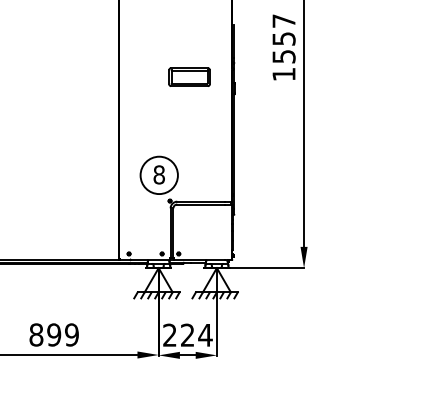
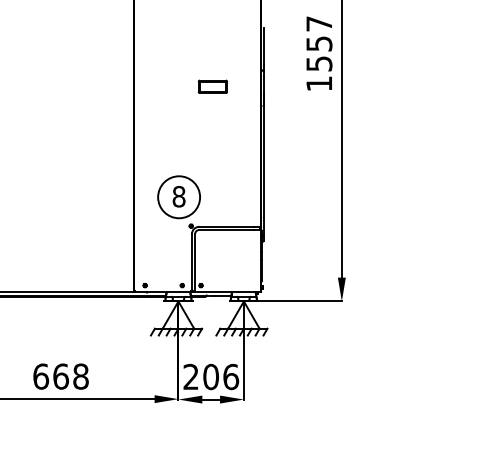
part: (188, 76) -> (211, 86), size x0.62
text: (53, 334) -> (60, 376), 899 -> 668
text: (196, 334) -> (220, 376), 224 -> 206

